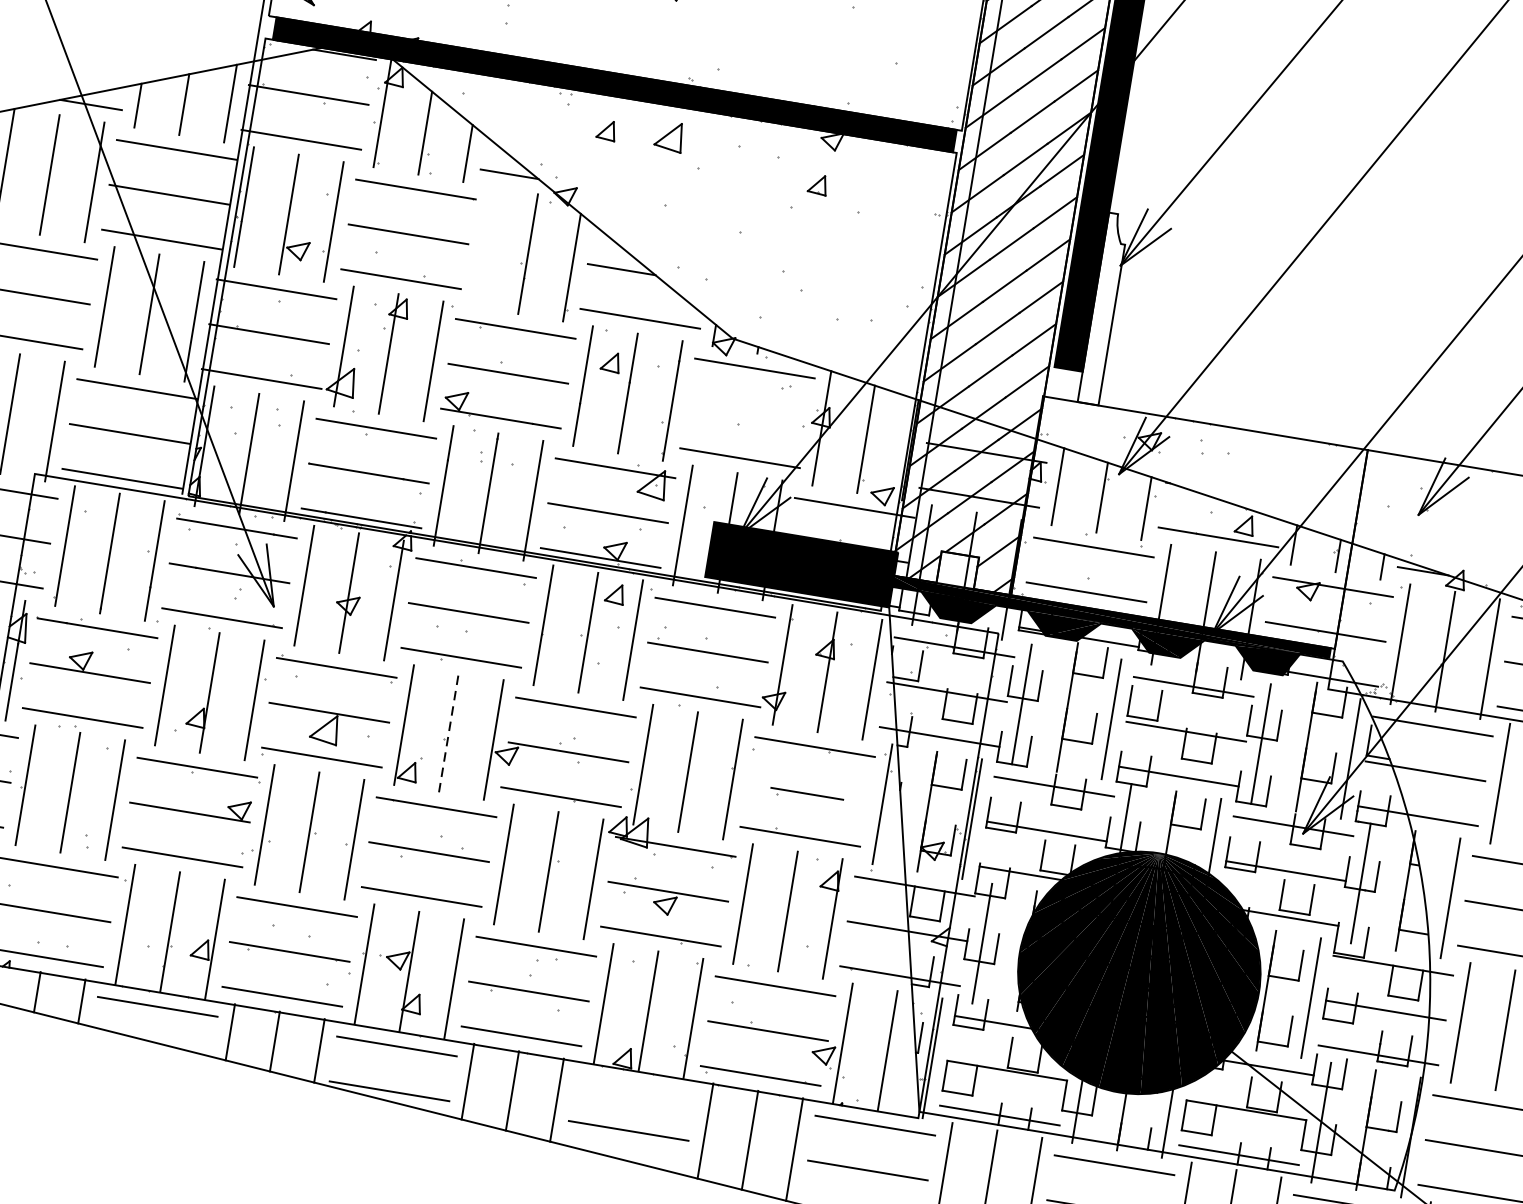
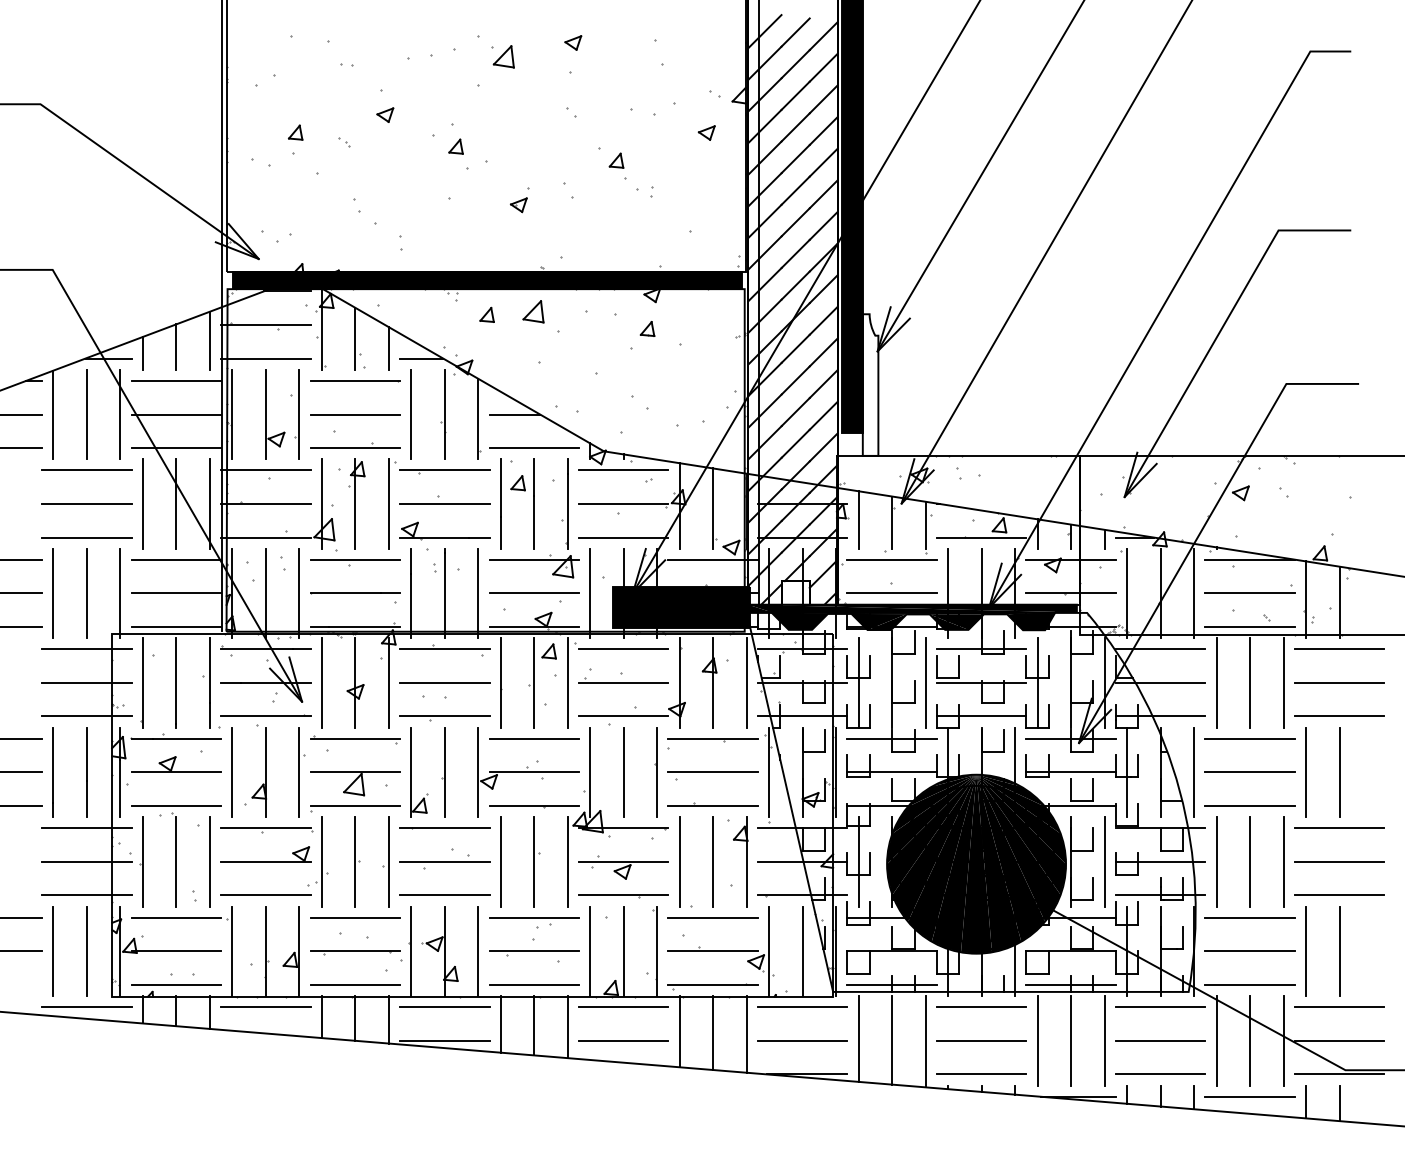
line: (483, 246) -> (411, 414), added
line: (747, 412) -> (623, 503), added
line: (448, 732) -> (444, 772), dashed -> solid
part: (806, 795) -> (712, 775), size x1.67
line: (635, 1084) -> (623, 1006), added

